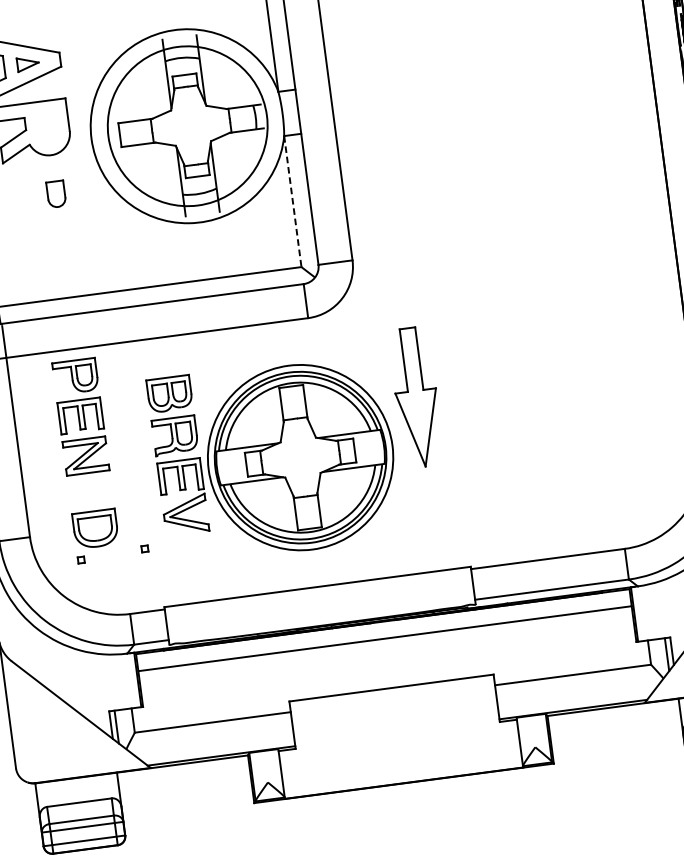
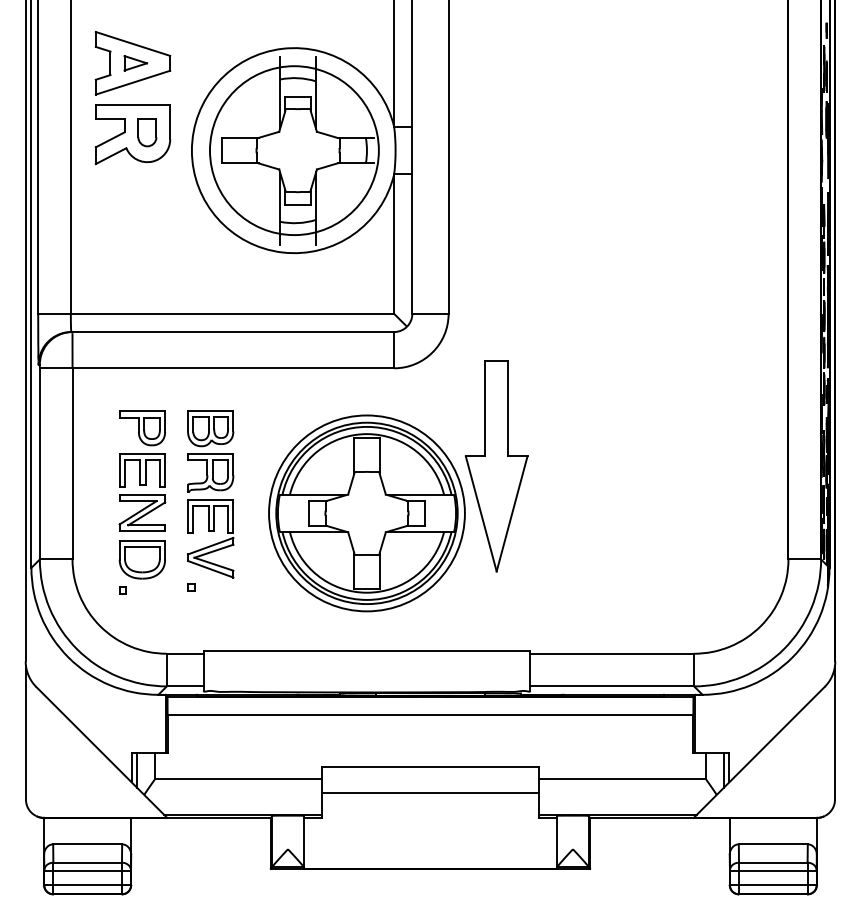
part: (56, 193) -> (147, 132), moved
line: (293, 201) -> (394, 244), dashed -> solid
part: (416, 397) -> (496, 466), size x1.43
part: (80, 416) -> (142, 470), moved
part: (177, 455) -> (210, 494), moved
line: (394, 711) -> (430, 792), added

